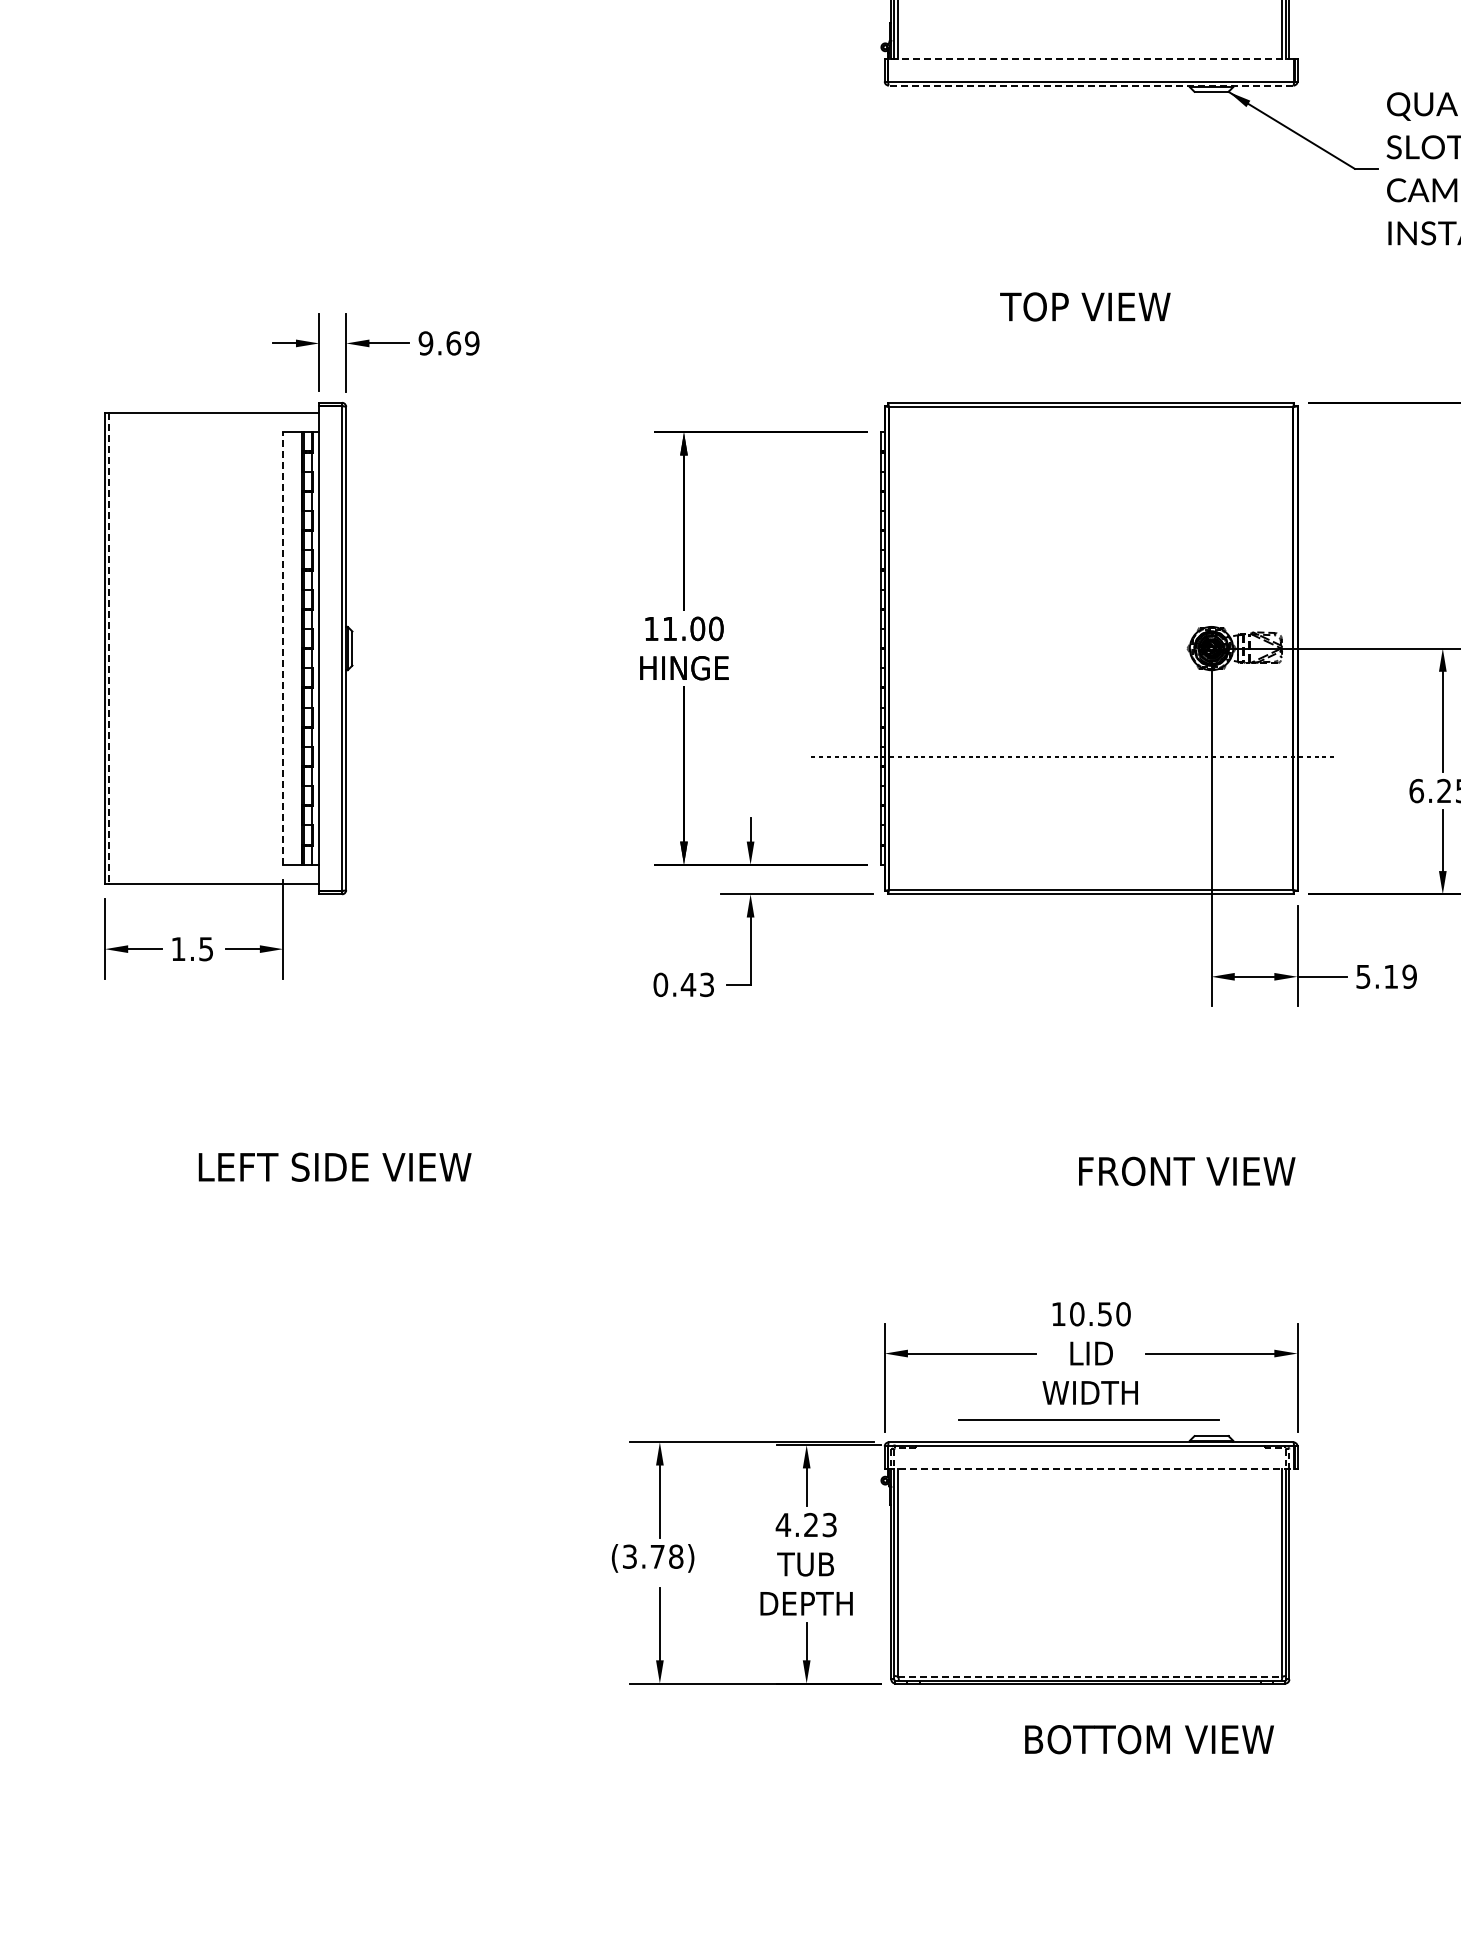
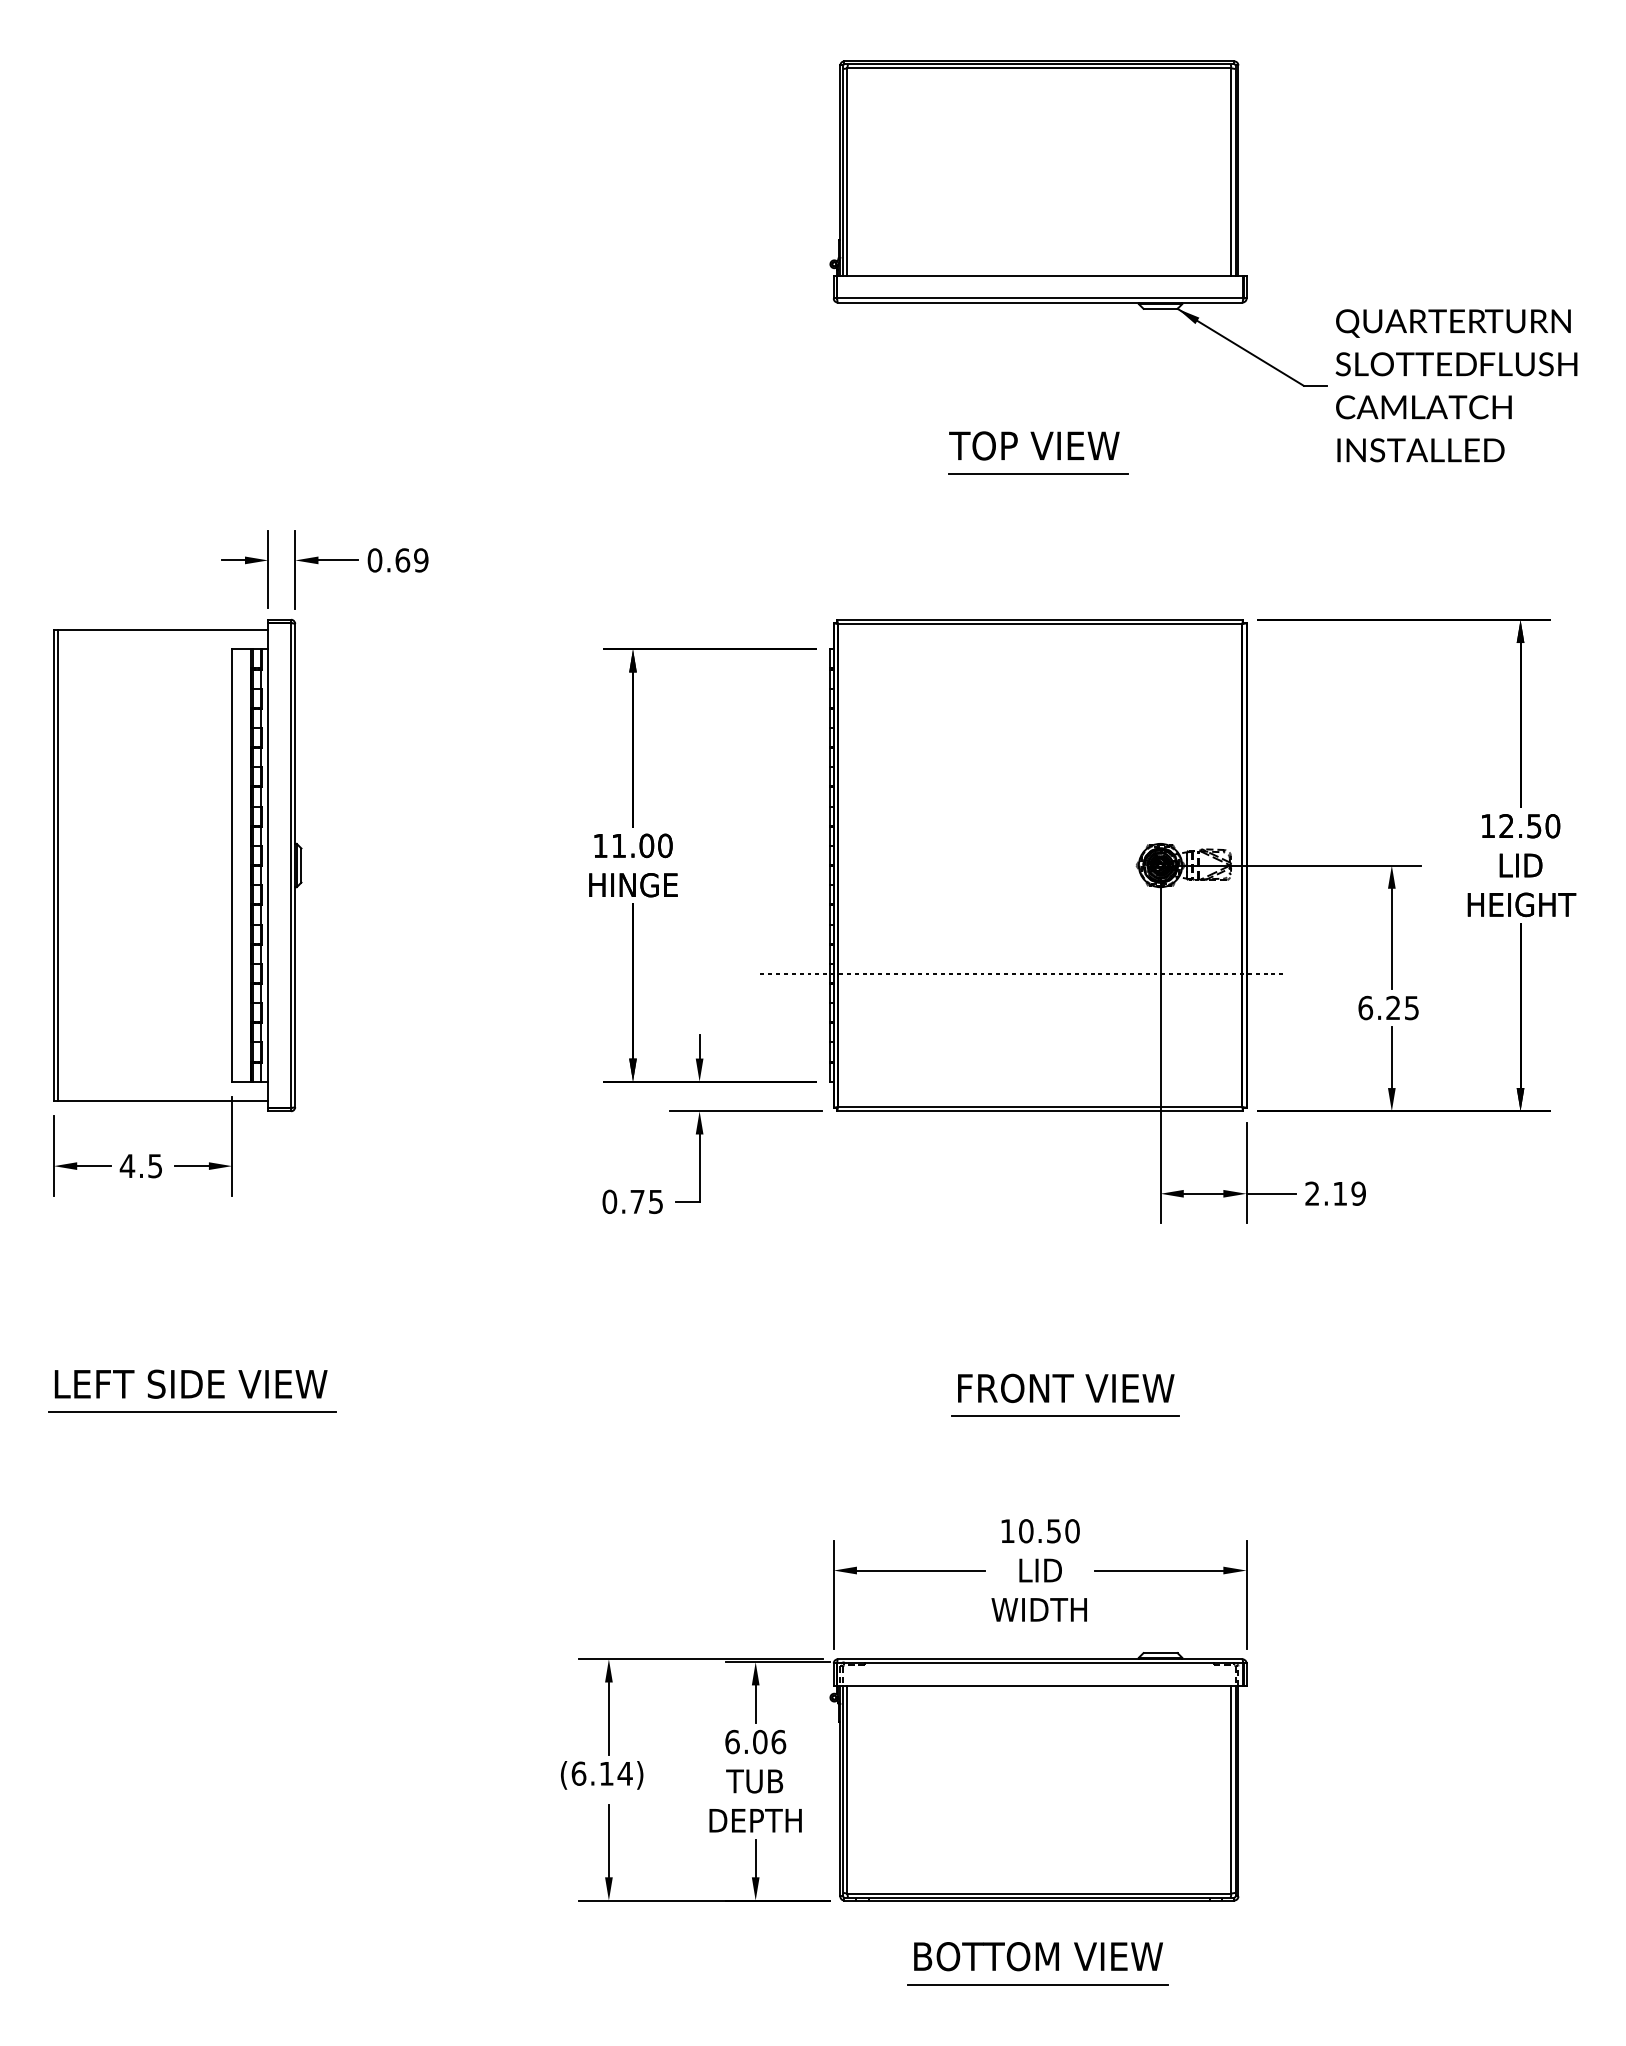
line: (1090, 58) -> (1039, 275), dashed -> solid
line: (1090, 85) -> (1039, 302), dashed -> solid
line: (1089, 256) -> (1038, 473), added
text: (1085, 306) -> (1034, 445), moved
text: (425, 343) -> (374, 560), 9.69 -> 0.69
line: (109, 648) -> (58, 865), dashed -> solid
line: (283, 648) -> (232, 865), dashed -> solid
text: (178, 948) -> (127, 1165), 1.5 -> 4.5
text: (1363, 976) -> (1312, 1193), 5.19 -> 2.19
text: (696, 984) -> (645, 1201), 0.43 -> 0.75
text: (334, 1166) -> (190, 1383), moved
text: (1187, 1171) -> (1066, 1388), moved
line: (243, 1195) -> (192, 1412), added
line: (1116, 1198) -> (1065, 1415), added
line: (1088, 1419) -> (1037, 1984), moved
line: (1091, 1469) -> (1040, 1686), dashed -> solid
text: (806, 1524) -> (755, 1741), 4.23 -> 6.06
text: (652, 1556) -> (601, 1773), (3.78) -> (6.14)
line: (1090, 1676) -> (1039, 1893), dashed -> solid
text: (1149, 1739) -> (1038, 1956), moved

